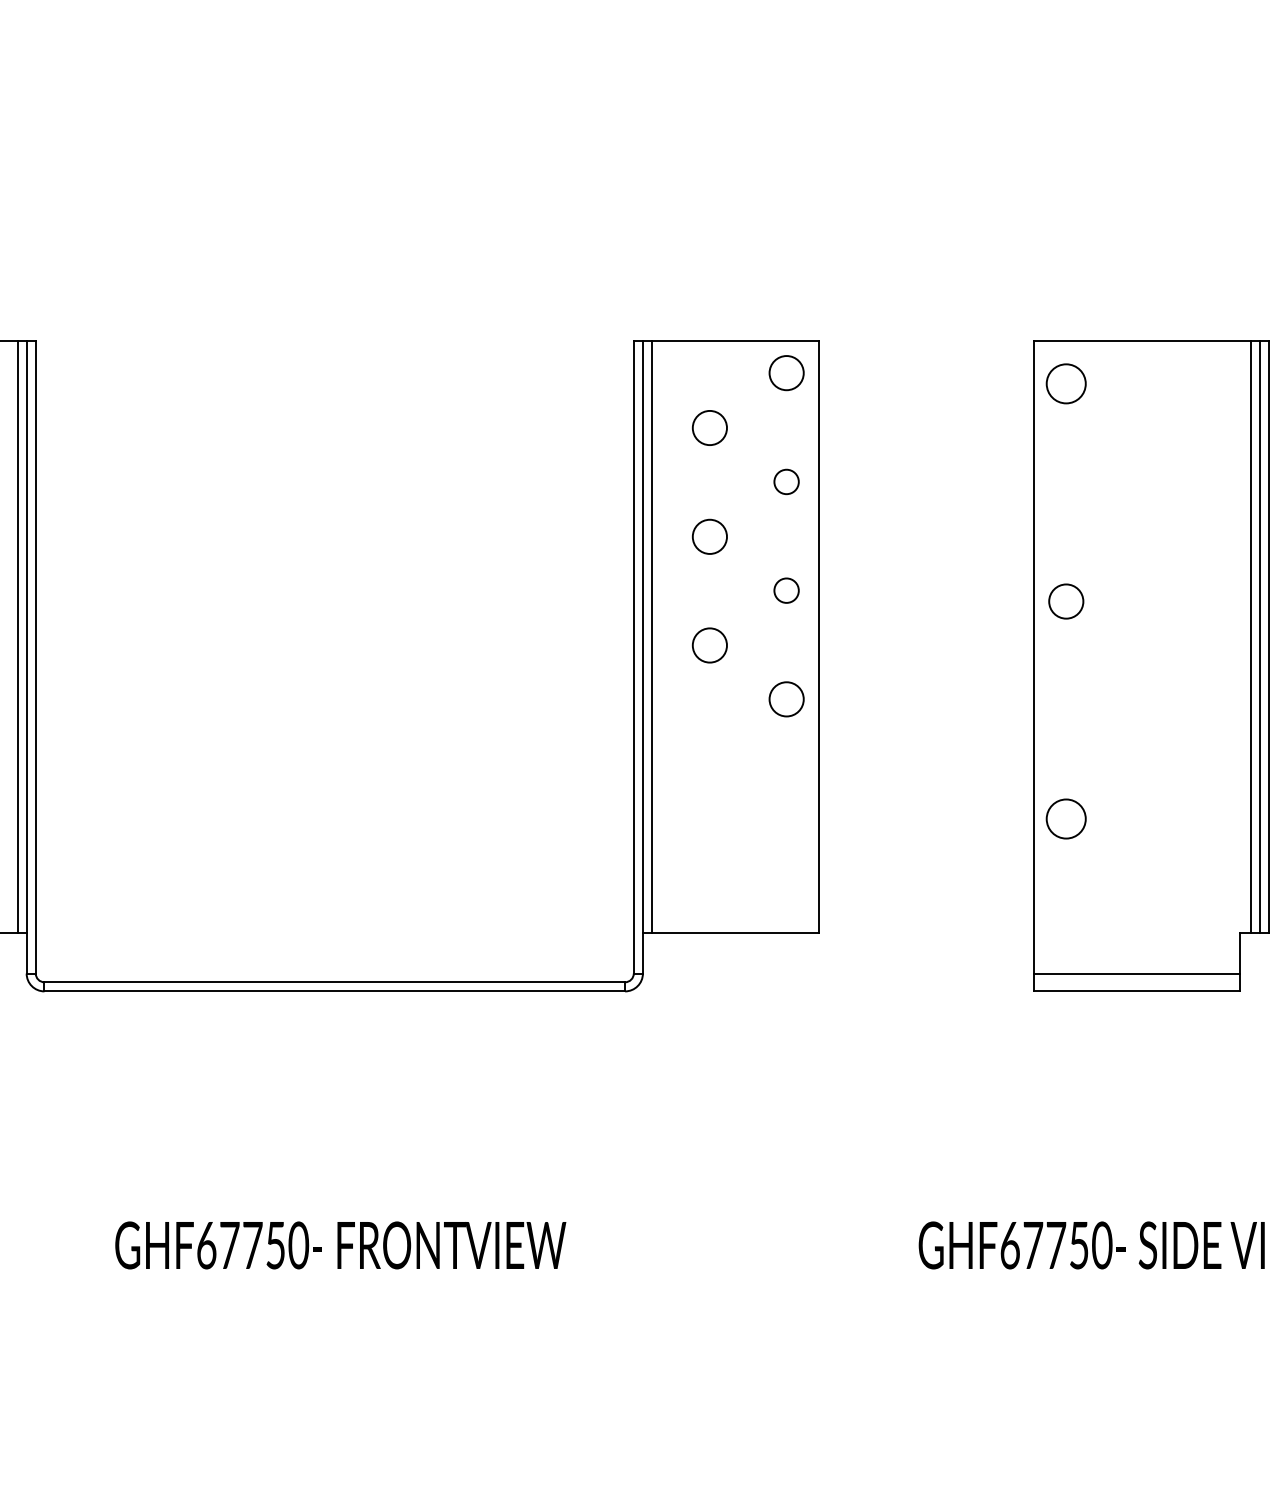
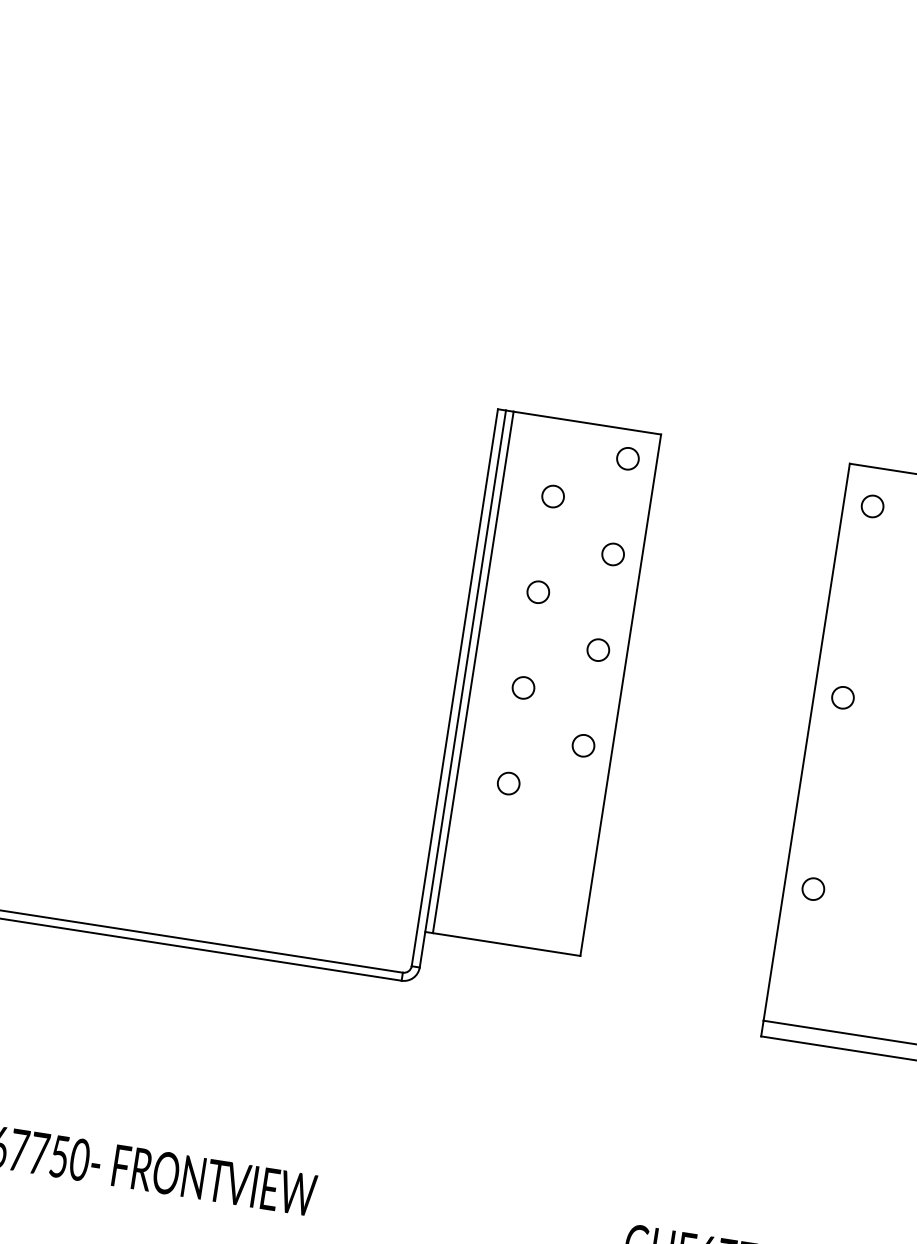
circle: (786, 373) -> (627, 459), size x0.71
circle: (1066, 384) -> (872, 506), size x0.62
circle: (710, 427) -> (553, 496), size x0.71
circle: (710, 536) -> (538, 592), size x0.71
circle: (1066, 601) -> (843, 697), size x0.71
circle: (710, 645) -> (523, 688), size x0.71
circle: (786, 699) -> (583, 745), size x0.71
circle: (710, 754) -> (509, 783), added
circle: (1066, 818) -> (813, 888), size x0.62

